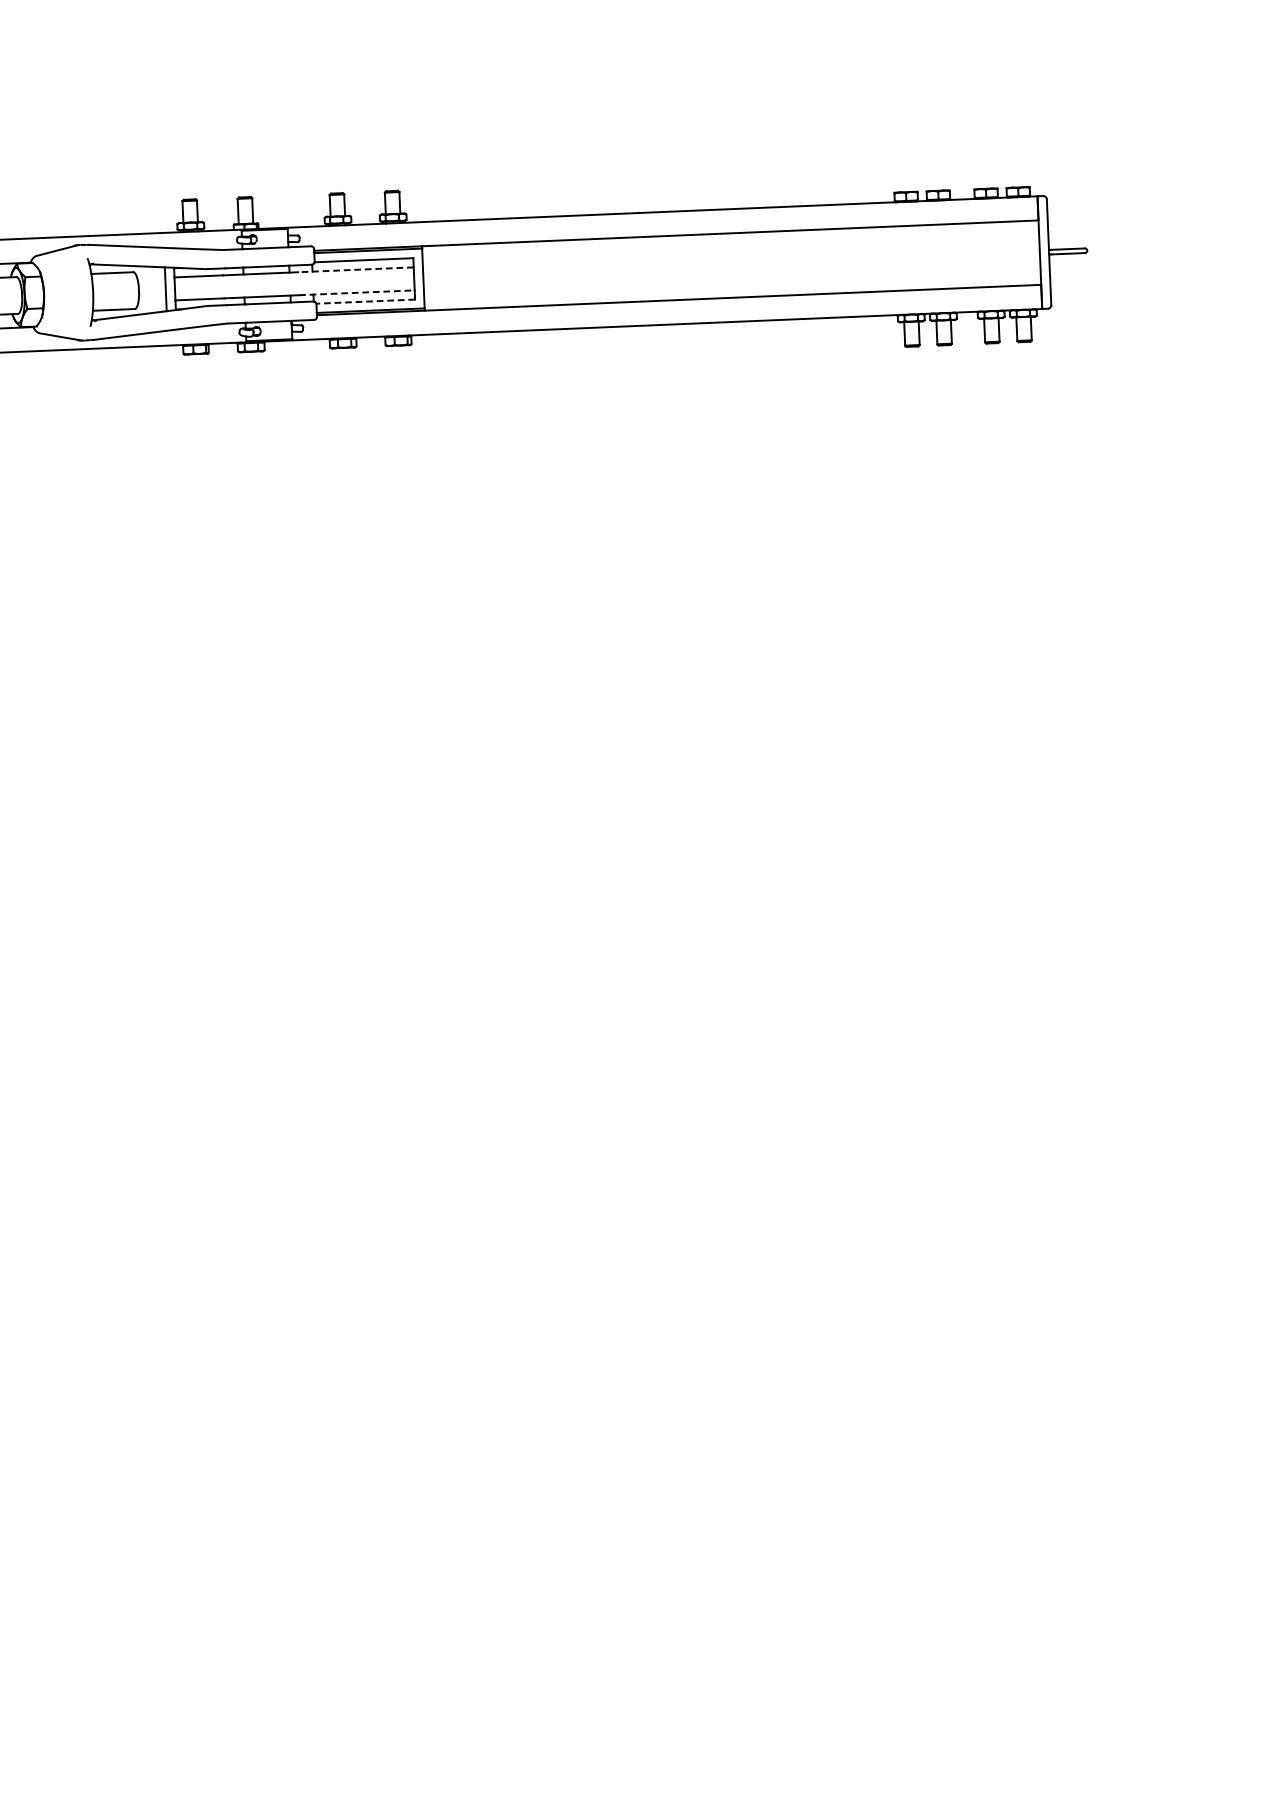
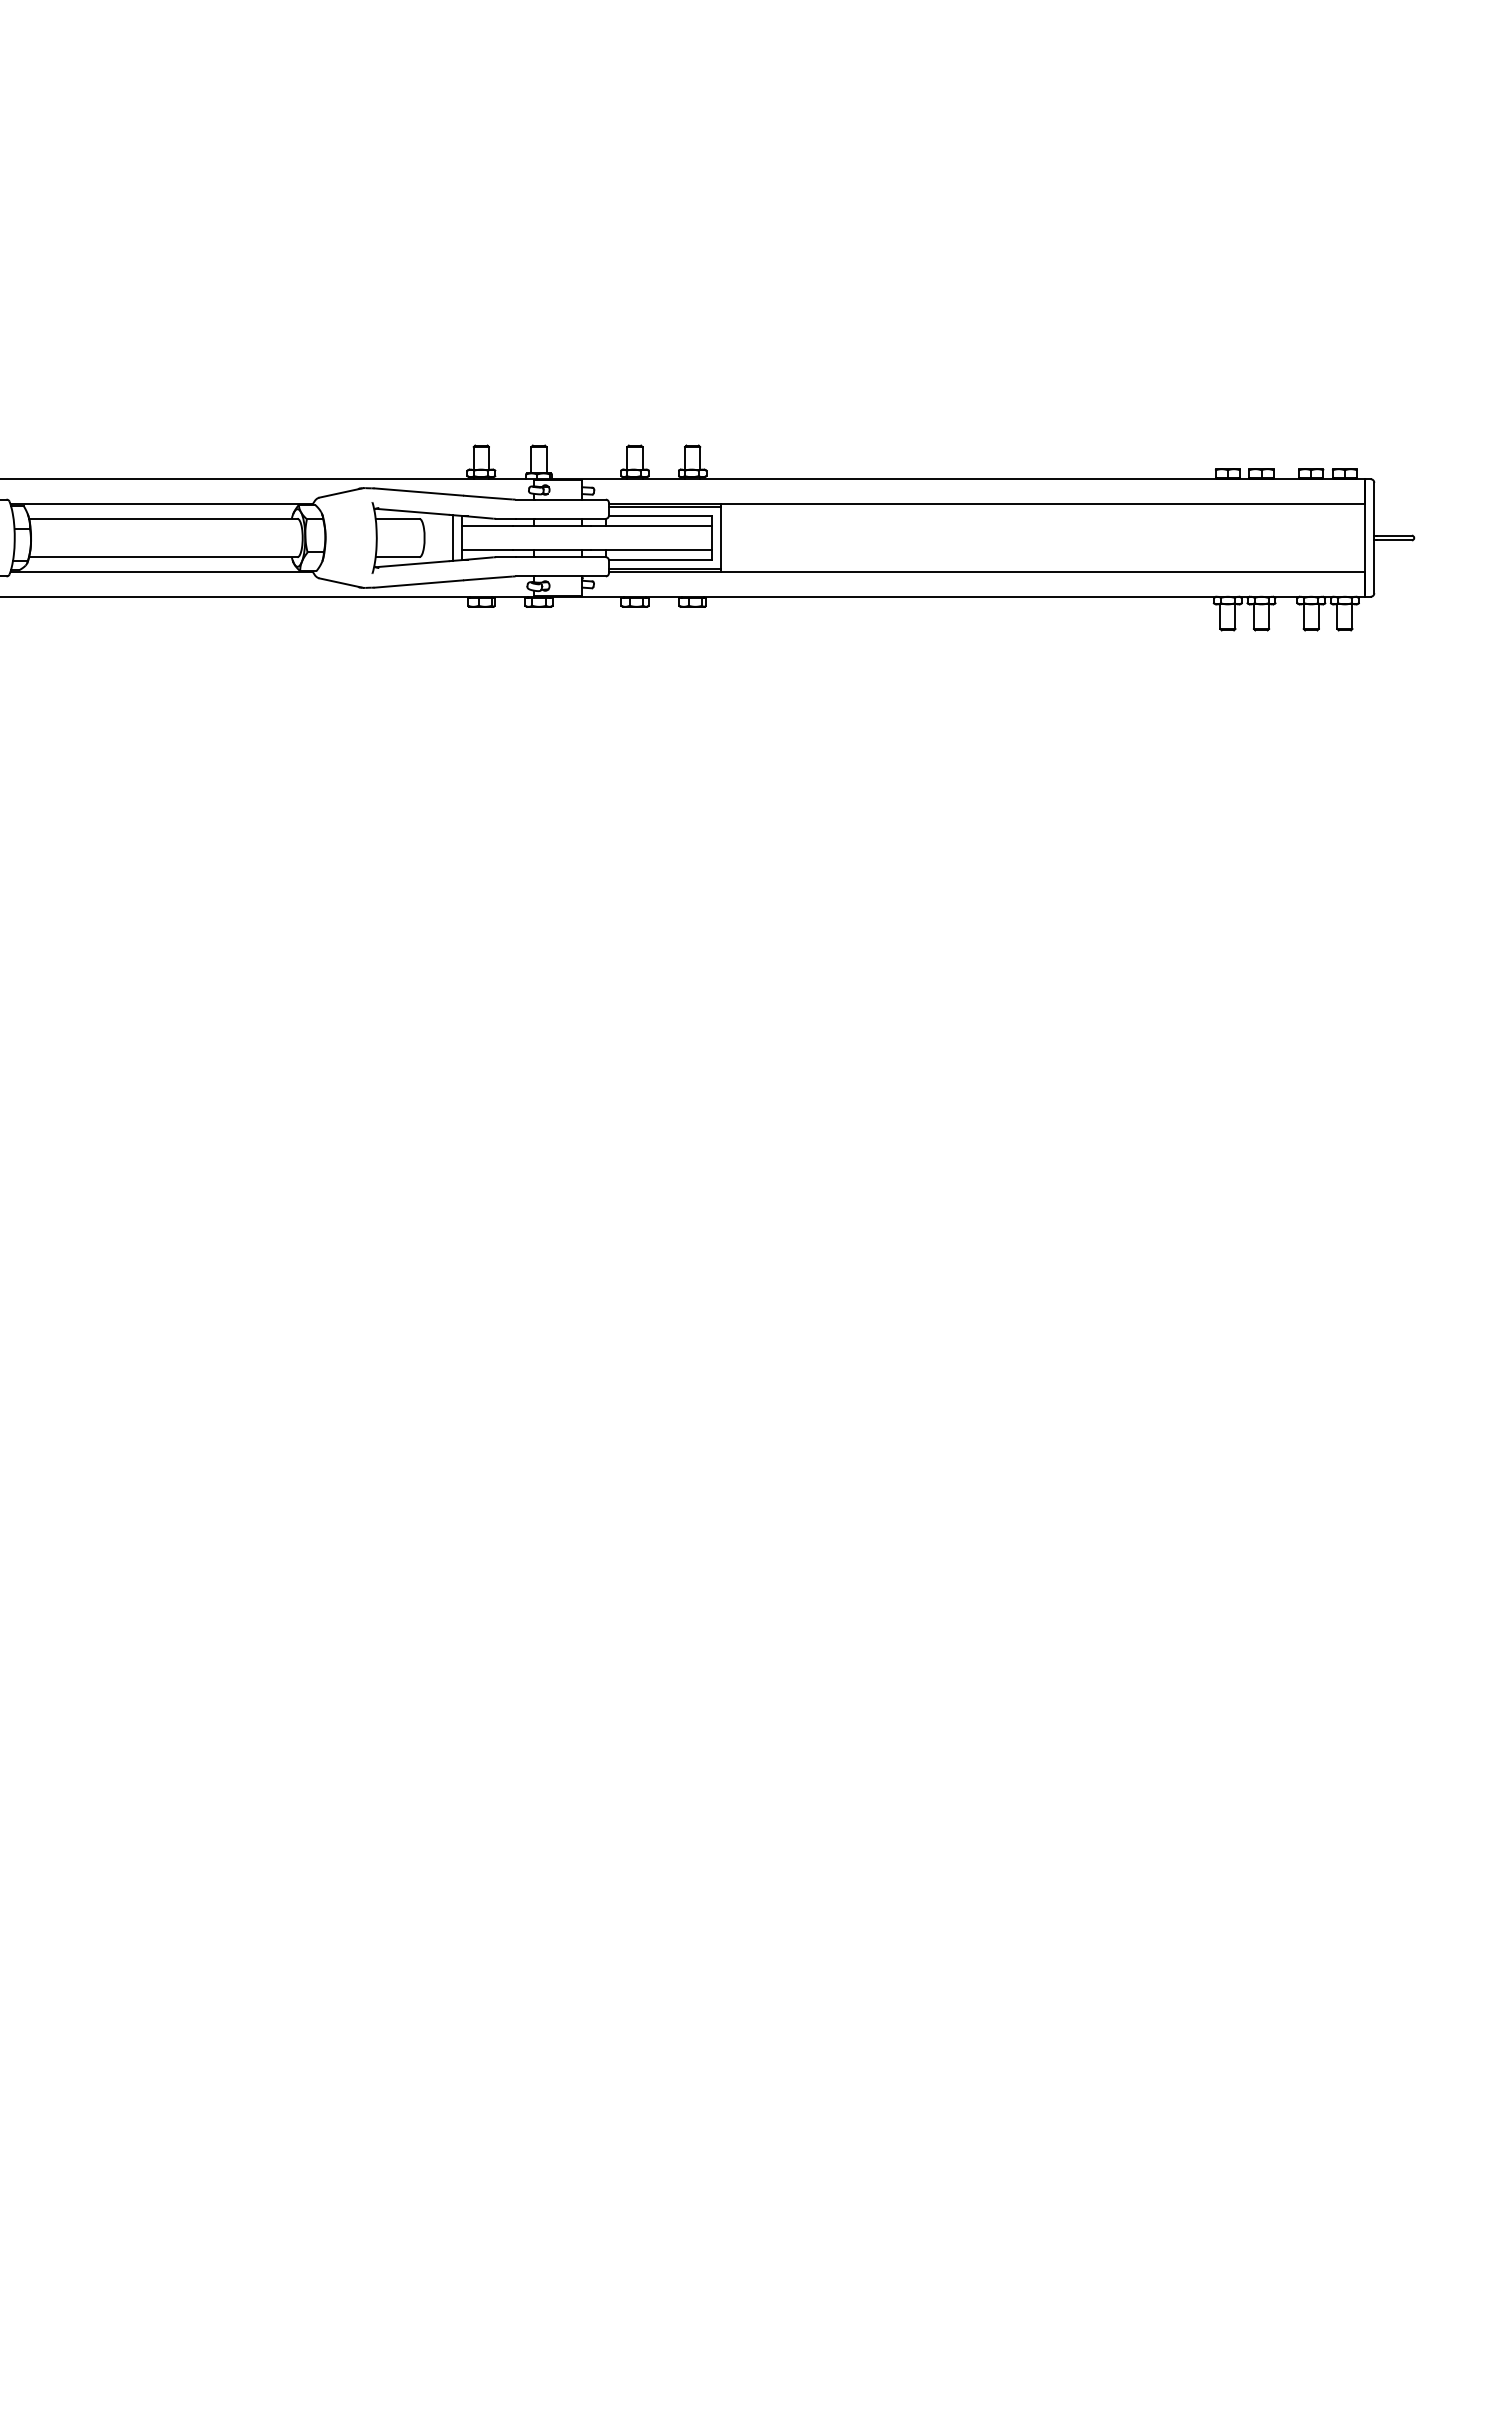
line: (355, 270) -> (650, 526), dashed -> solid
line: (356, 293) -> (651, 550), dashed -> solid
line: (365, 301) -> (660, 559), dashed -> solid

